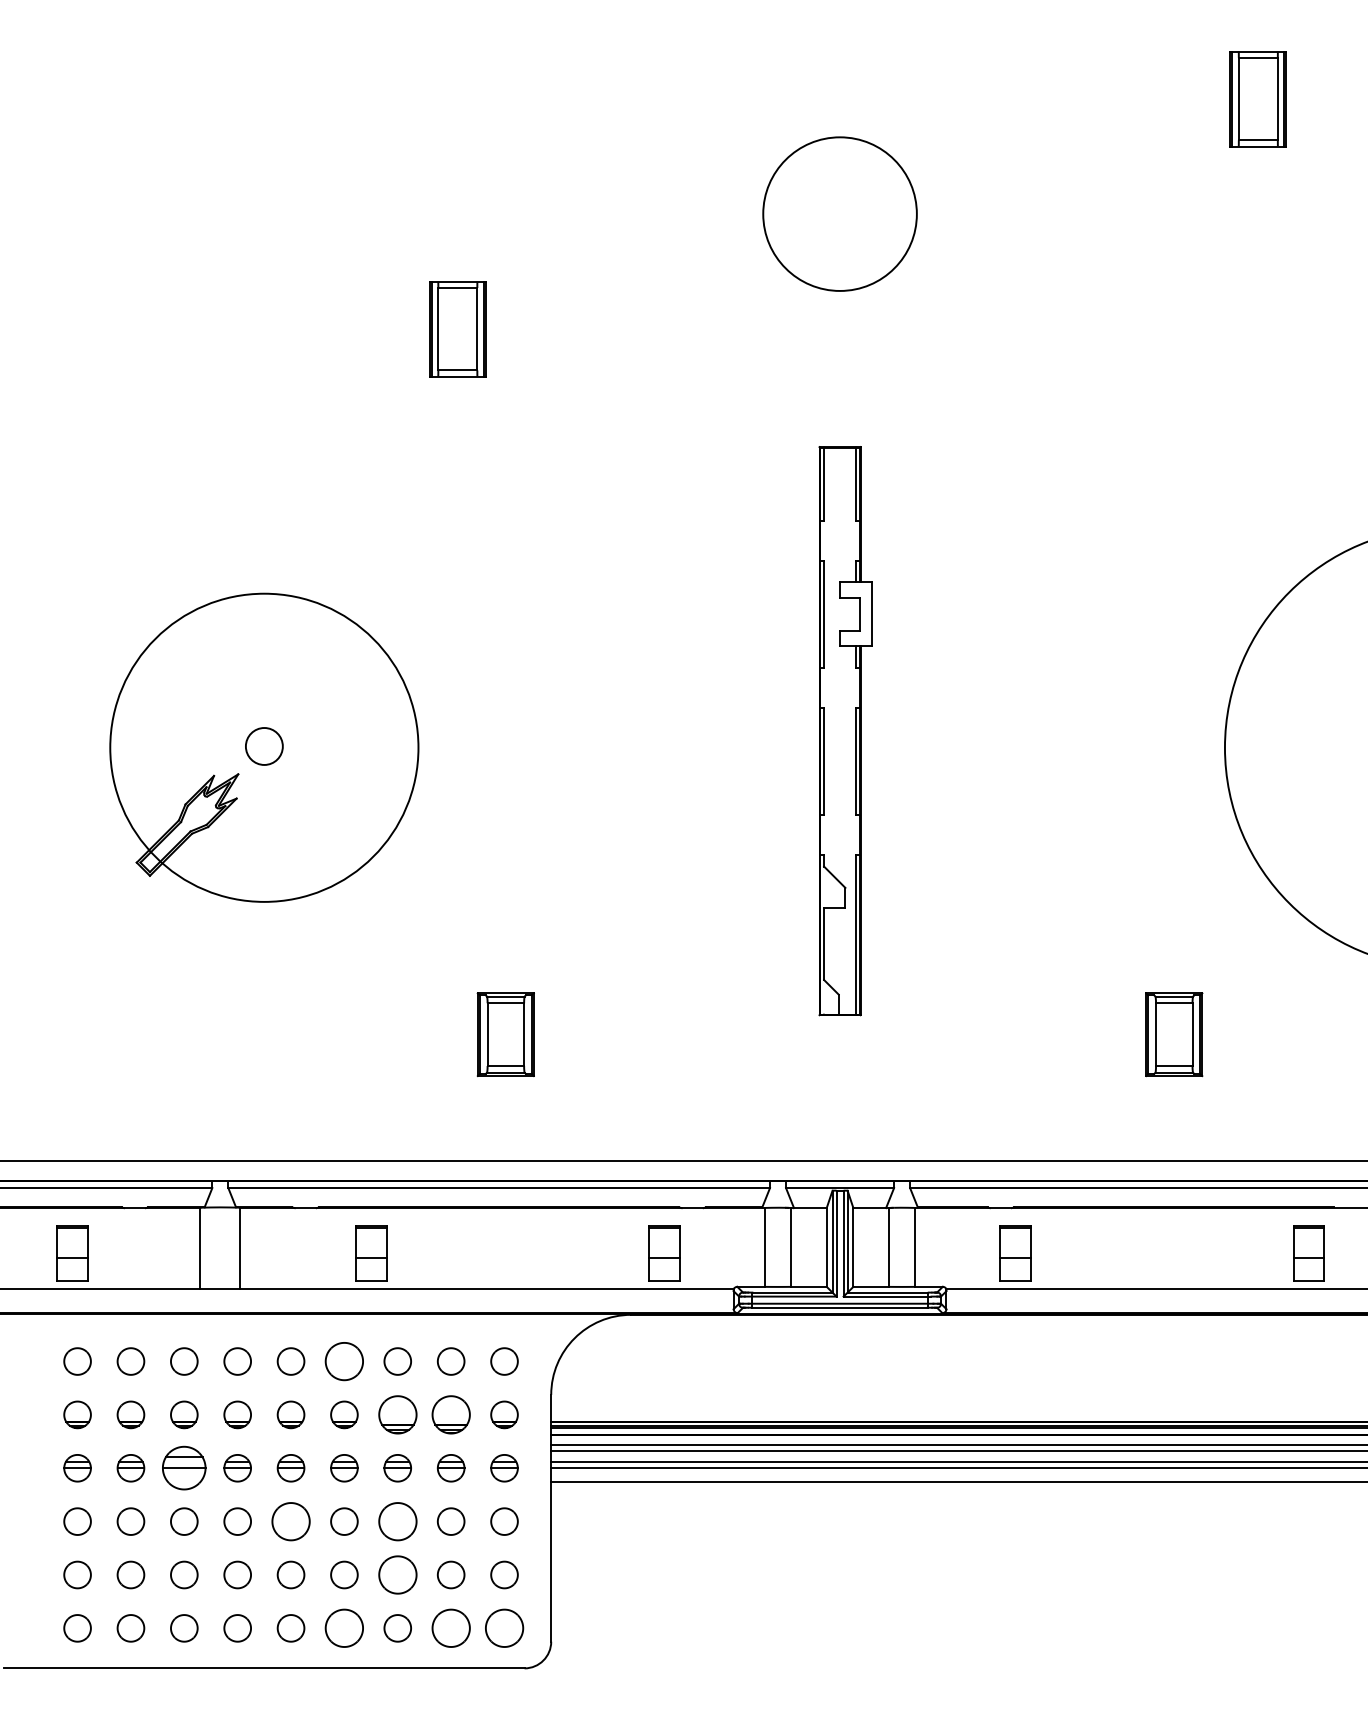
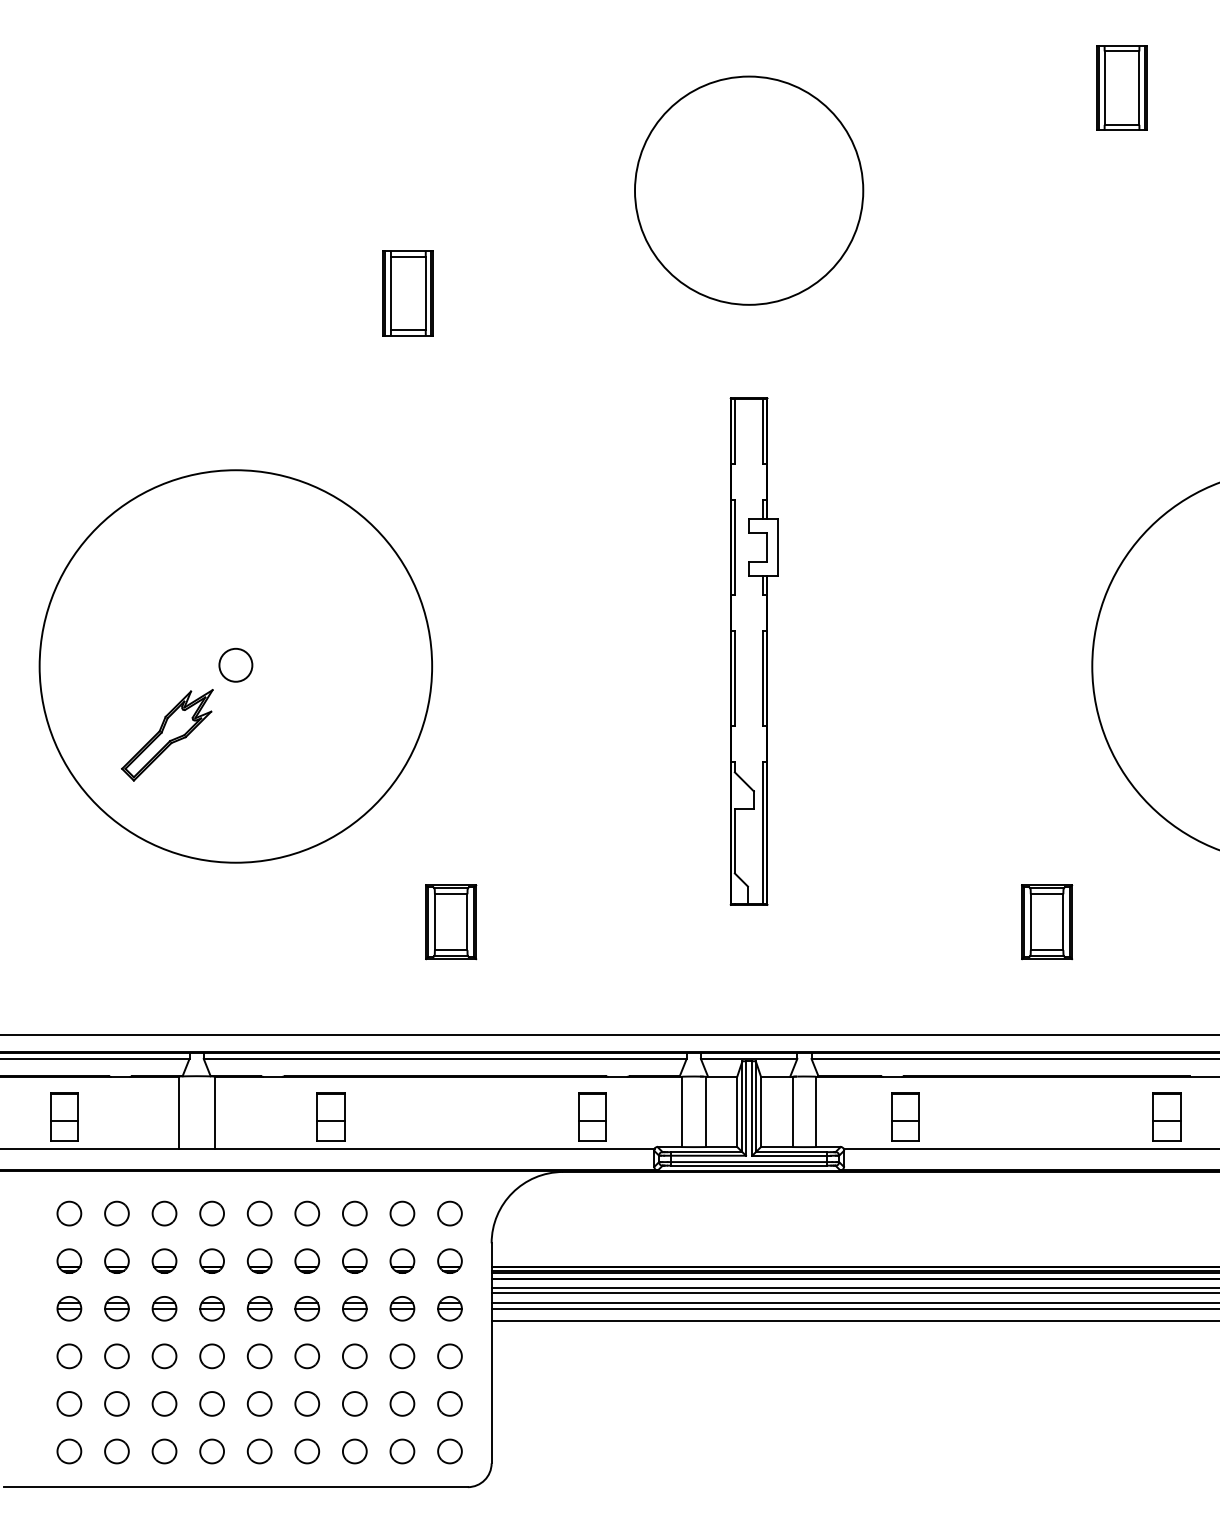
circle: (840, 214) -> (749, 191), size x1.67
circle: (264, 747) -> (236, 666), size x1.43
part: (344, 1361) -> (307, 1213), size x0.71
part: (397, 1414) -> (354, 1260), size x0.71
part: (450, 1414) -> (401, 1260), size x0.71
part: (184, 1468) -> (164, 1308), size x0.62
part: (290, 1521) -> (259, 1356), size x0.71
part: (397, 1521) -> (354, 1356), size x0.71
part: (397, 1574) -> (354, 1403), size x0.71
part: (344, 1628) -> (307, 1451), size x0.71
part: (450, 1628) -> (401, 1451), size x0.71
part: (504, 1628) -> (449, 1451), size x0.71

